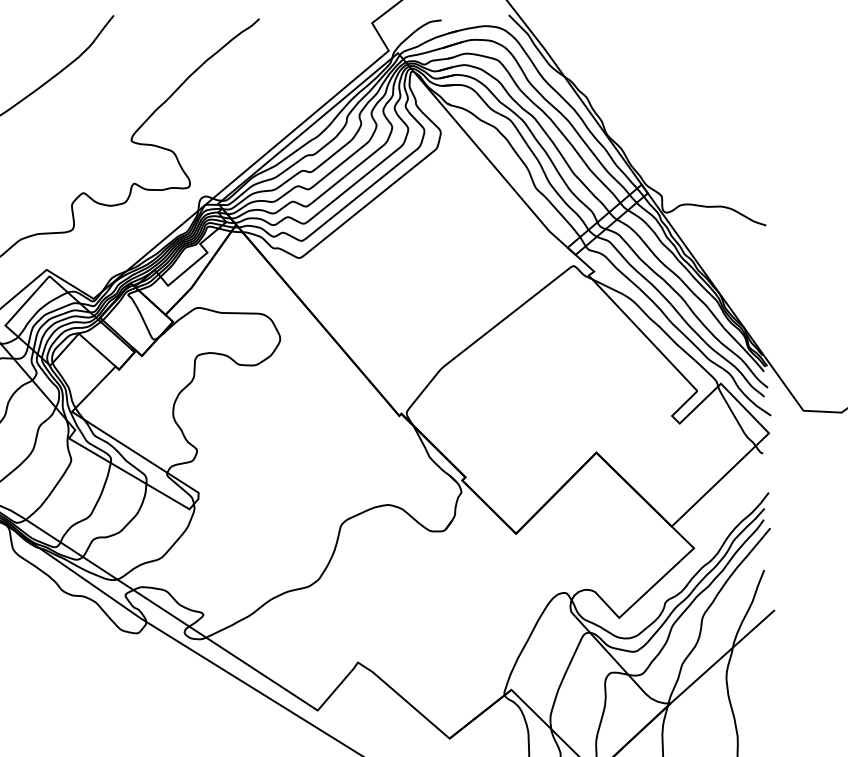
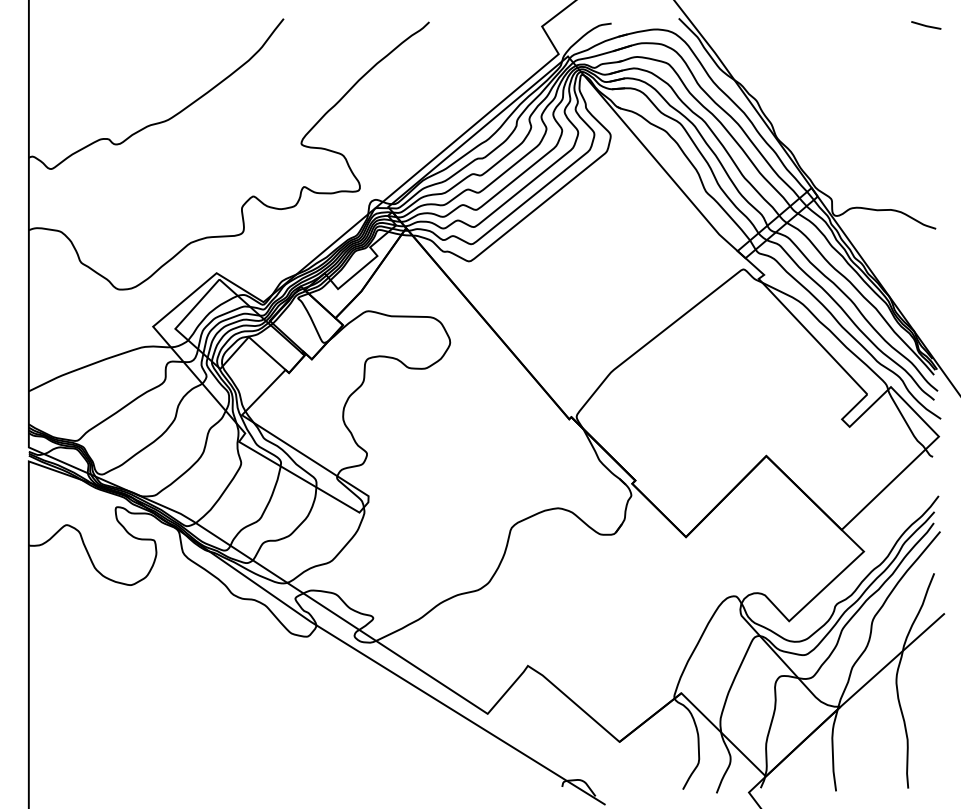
line: (756, 22) -> (926, 25), added

